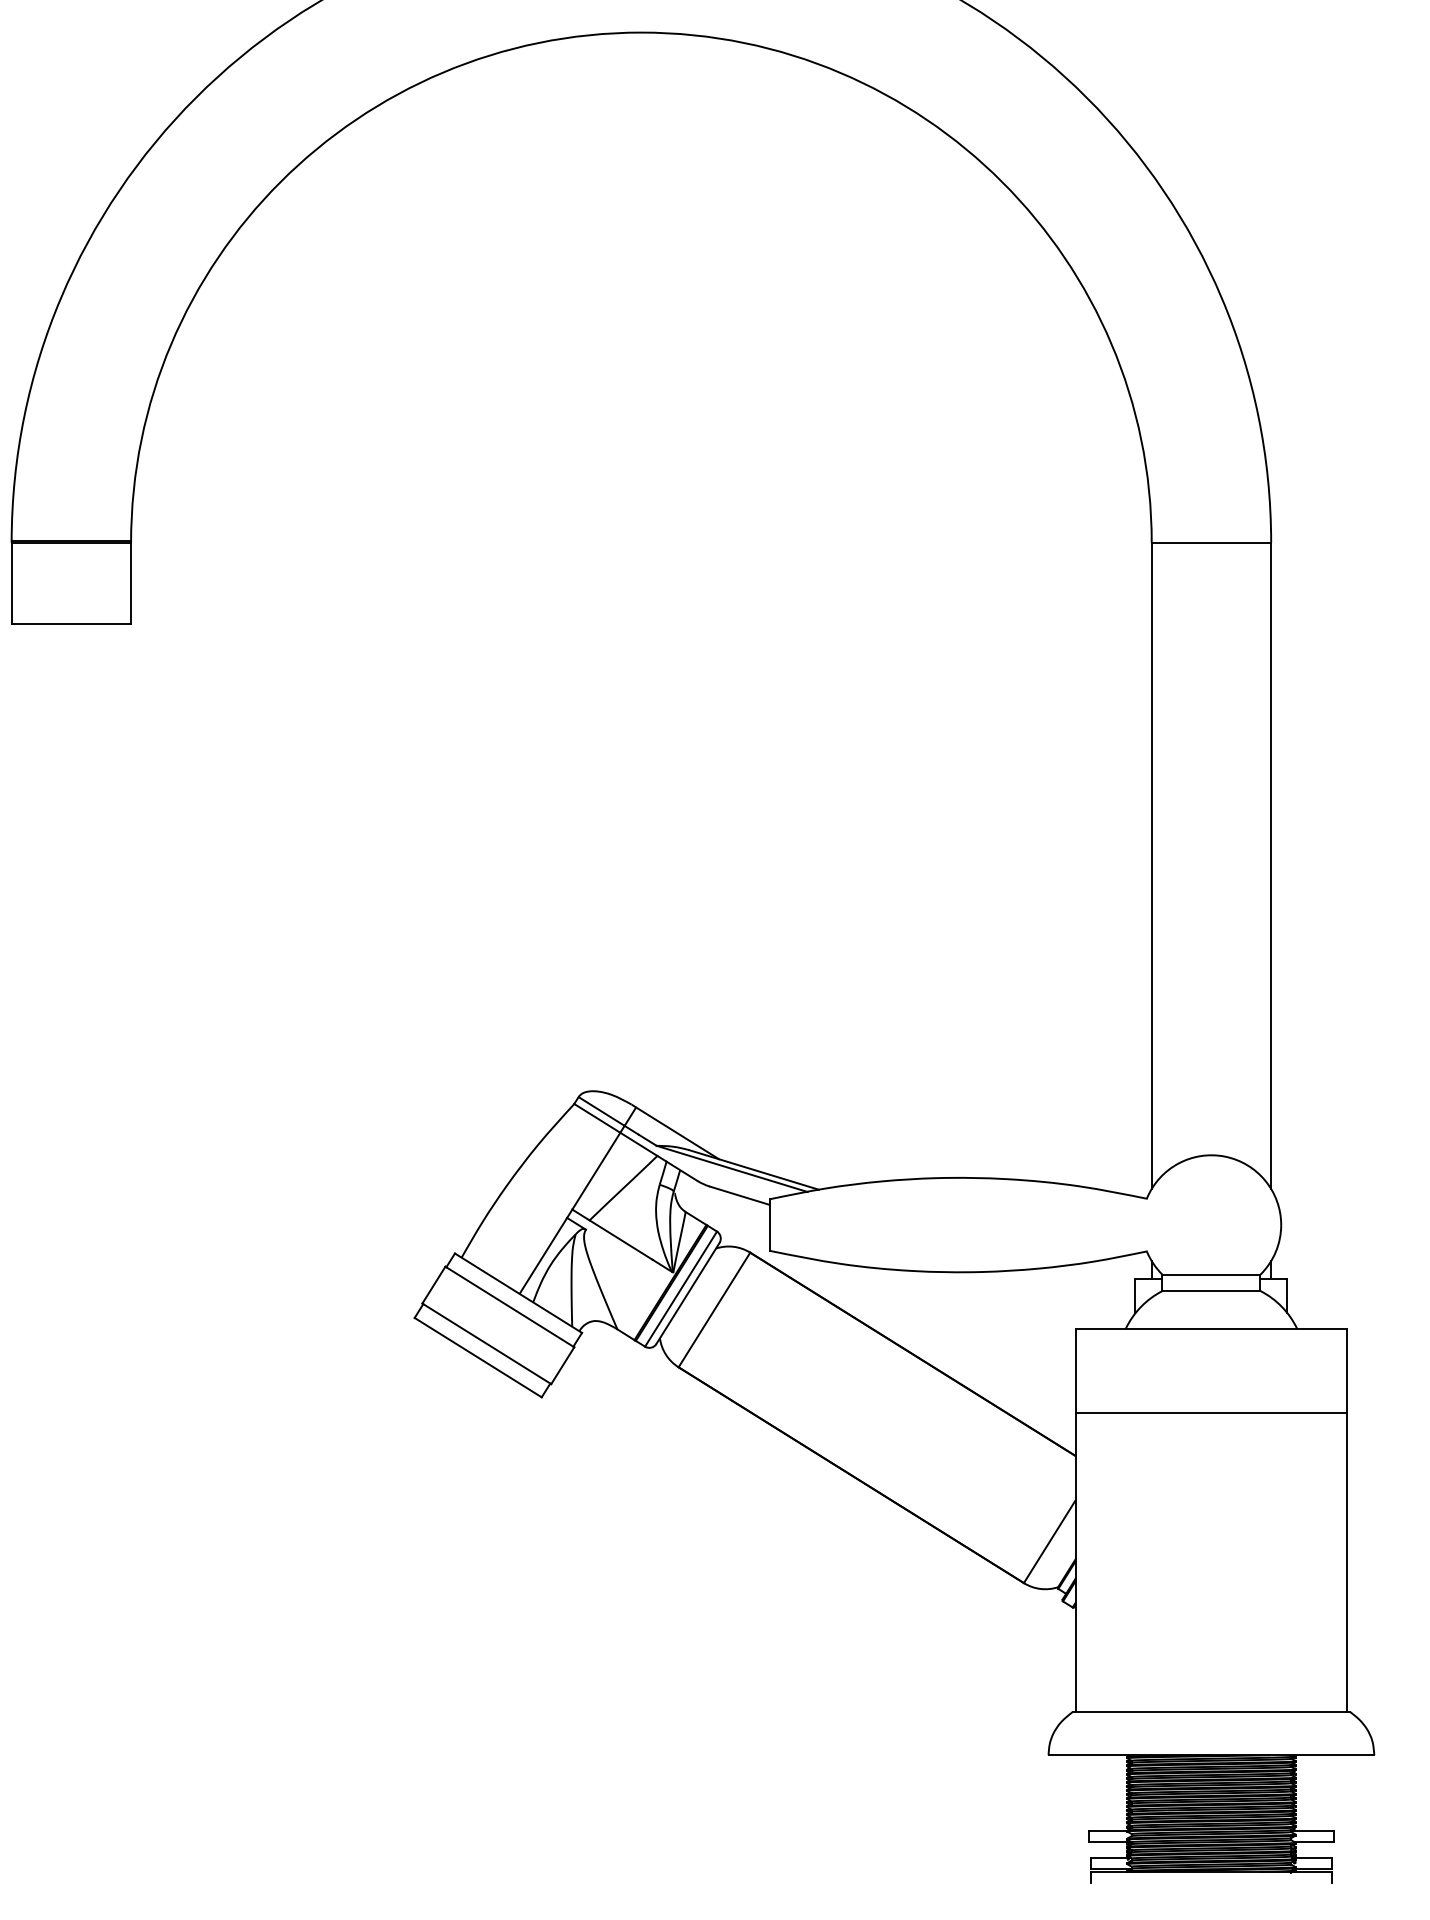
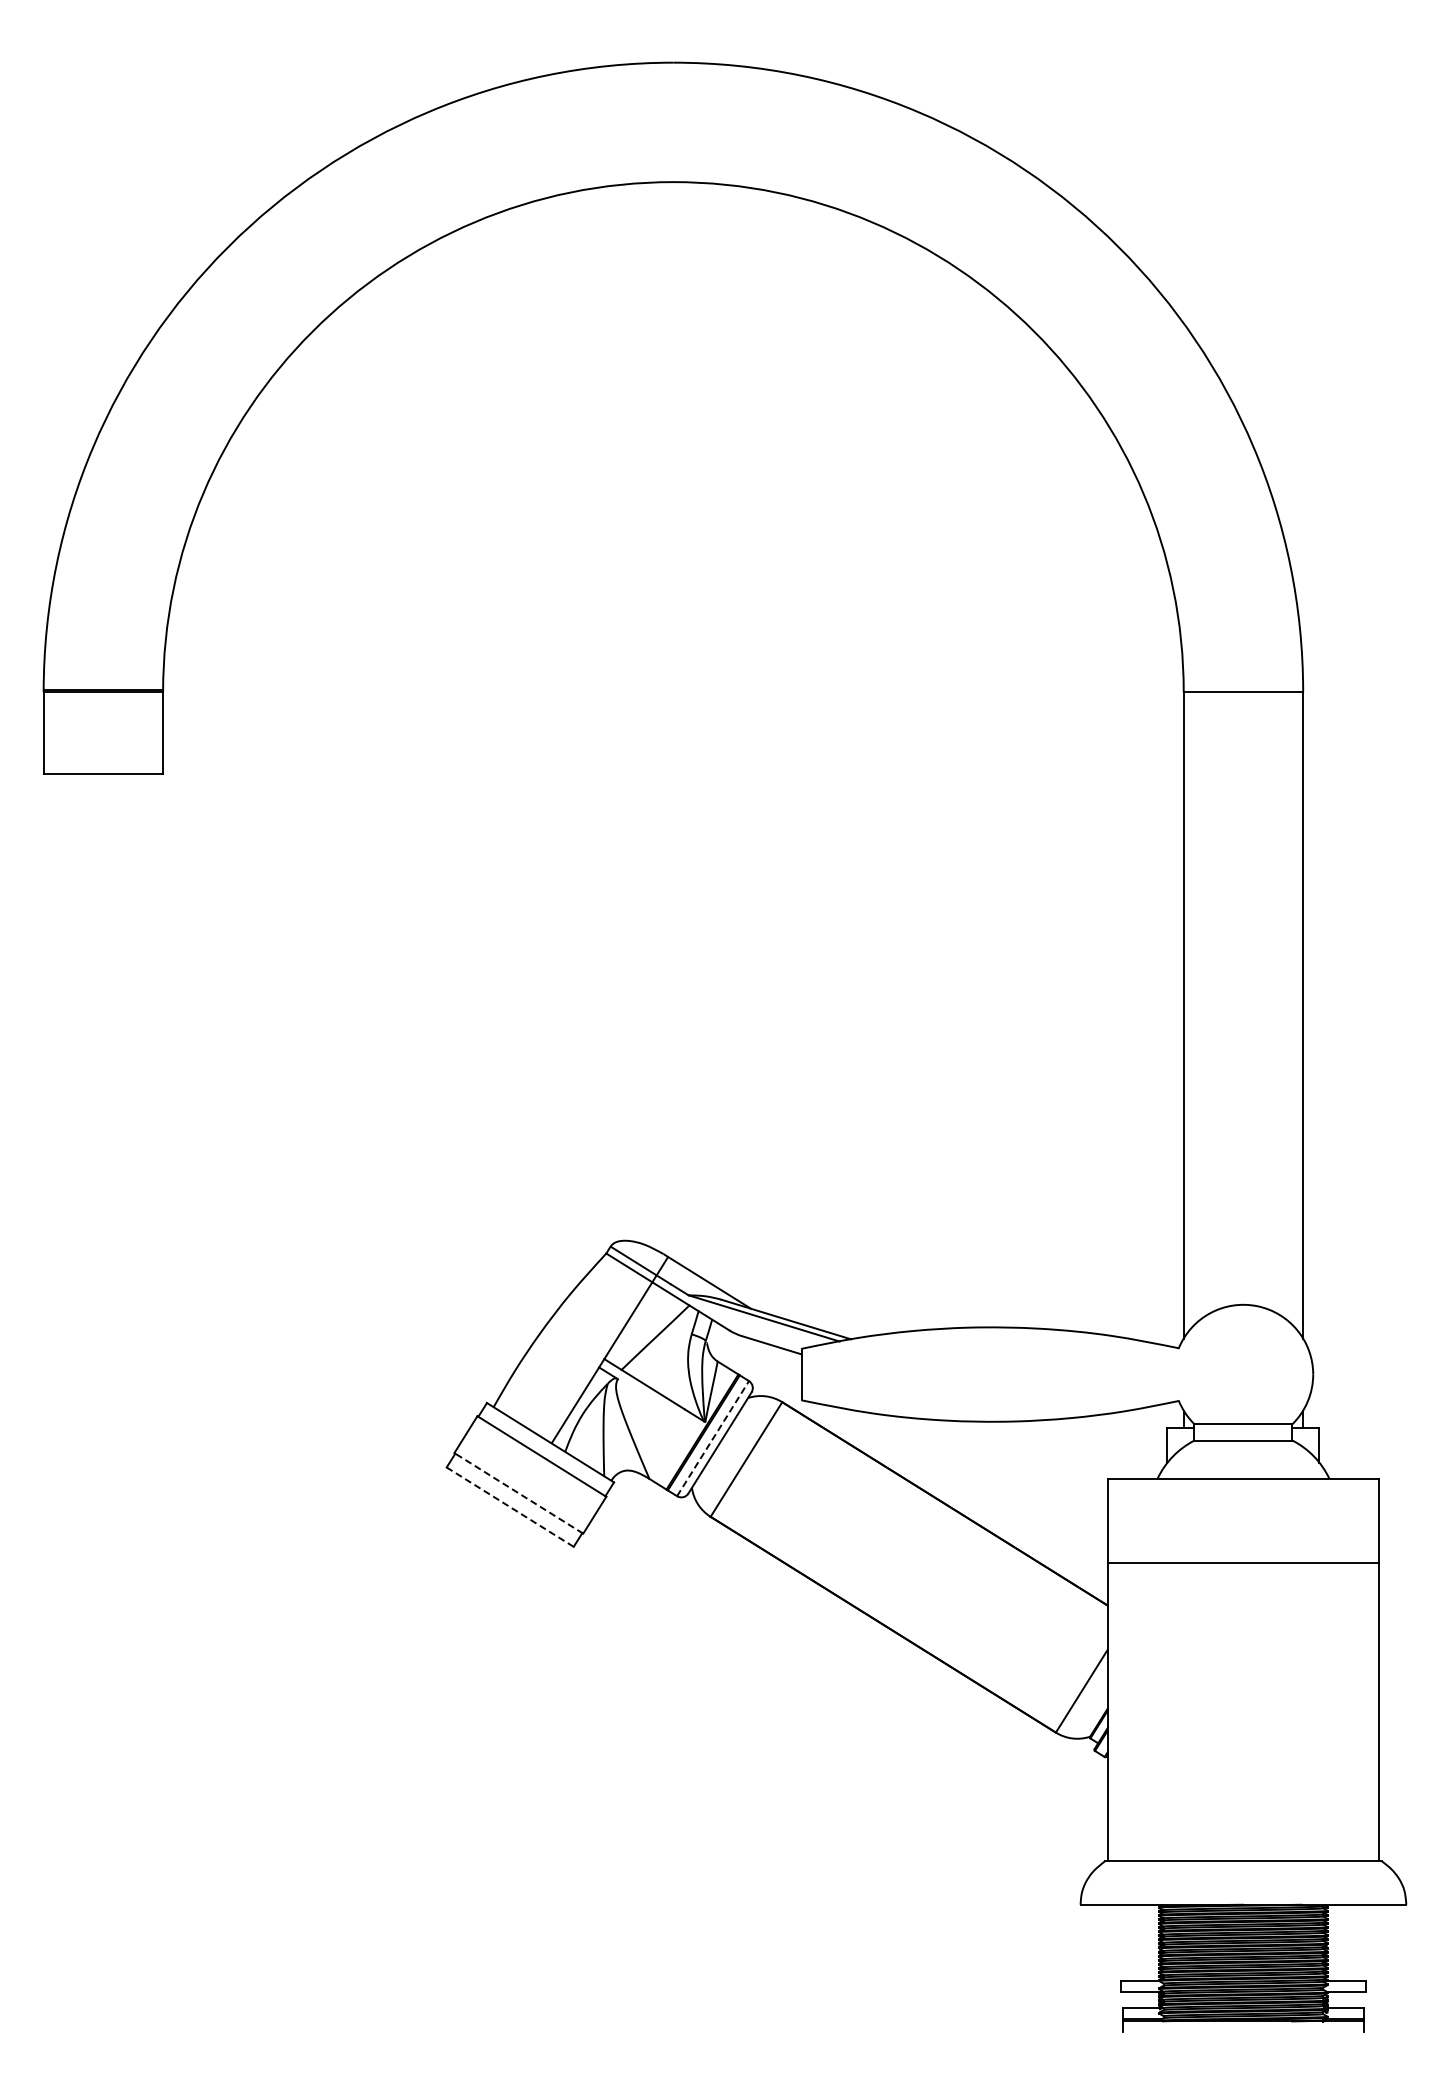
line: (681, 1288) -> (713, 1438), solid -> dashed
line: (486, 1343) -> (518, 1493), solid -> dashed
line: (478, 1357) -> (510, 1507), solid -> dashed

